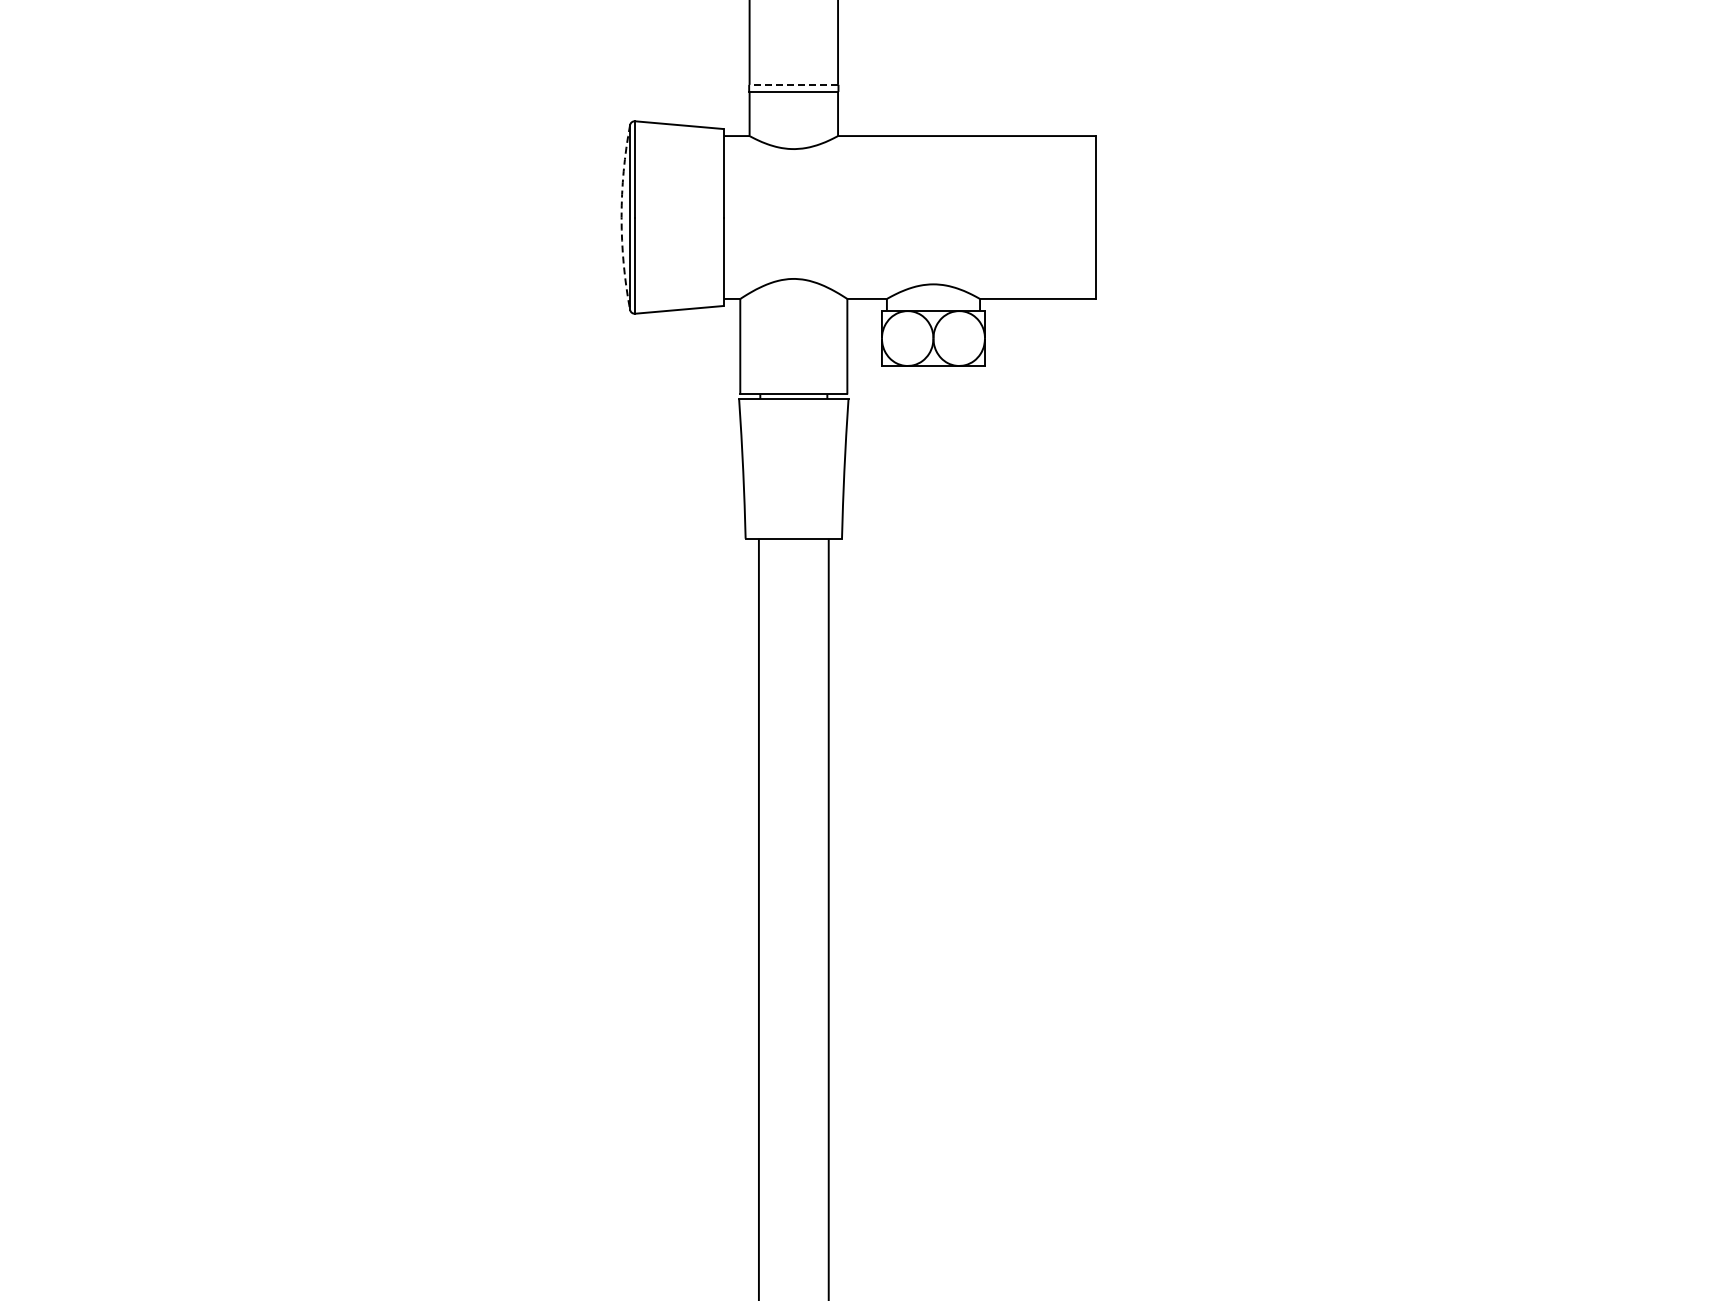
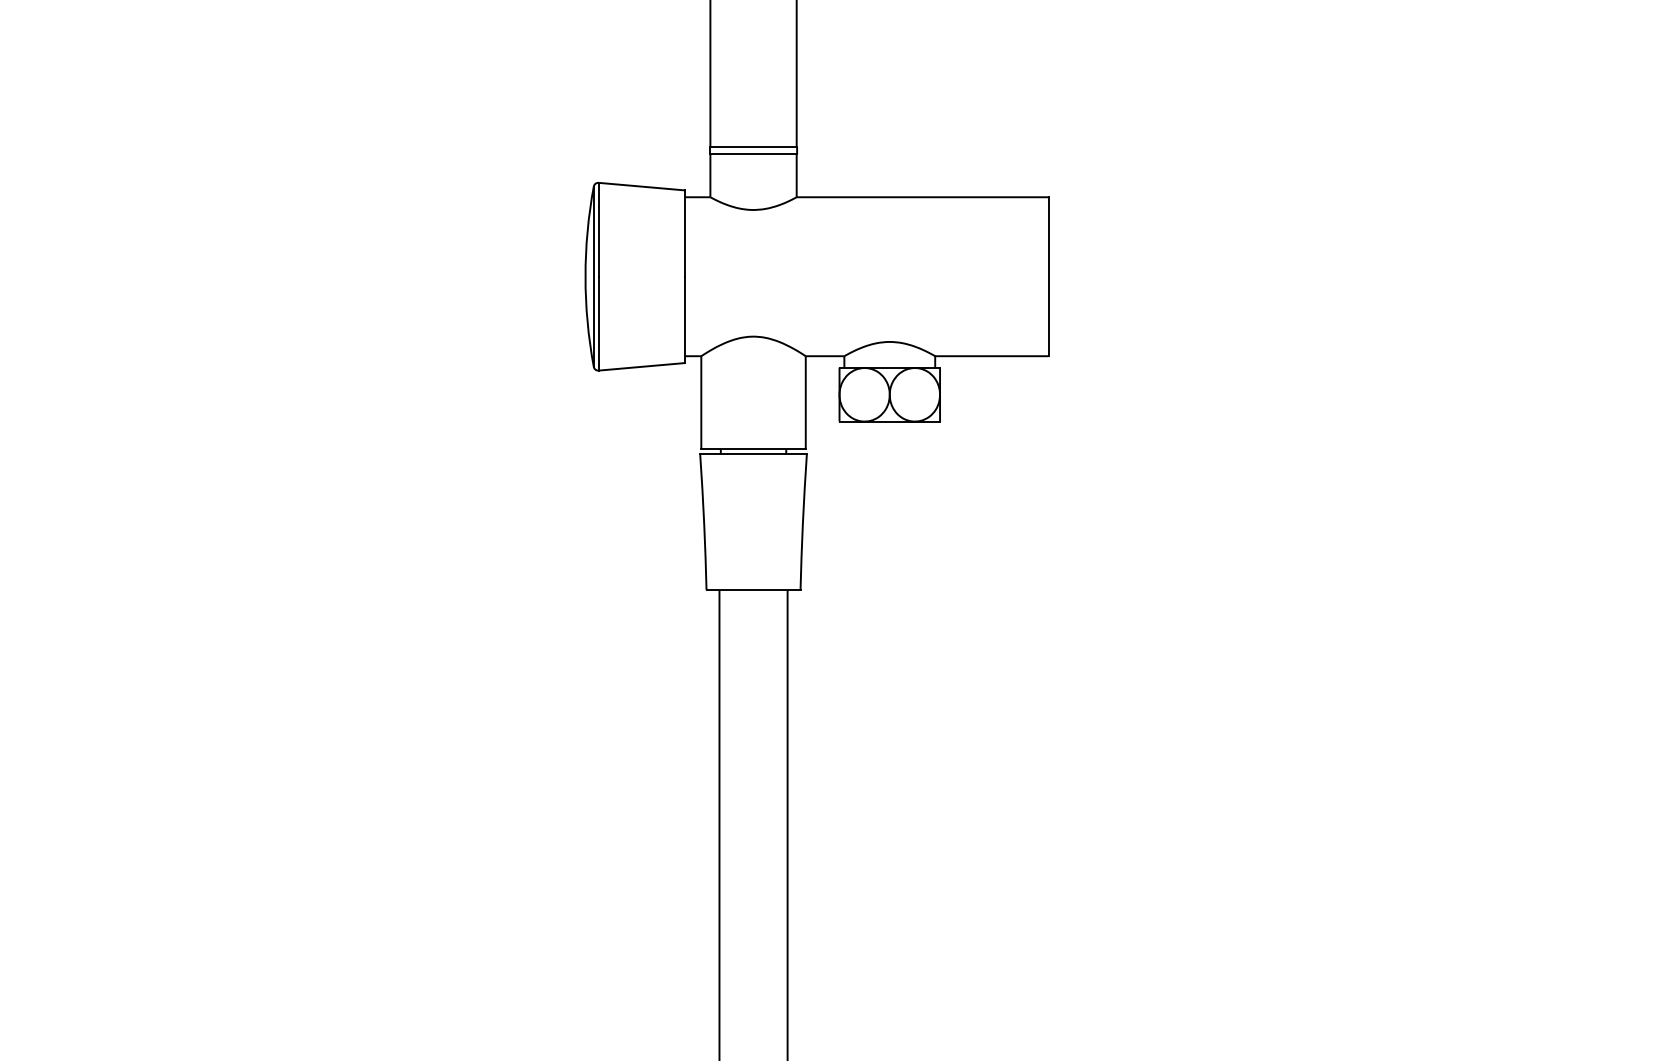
line: (793, 84) -> (753, 146), dashed -> solid
arc: (621, 217) -> (585, 276), dashed -> solid

